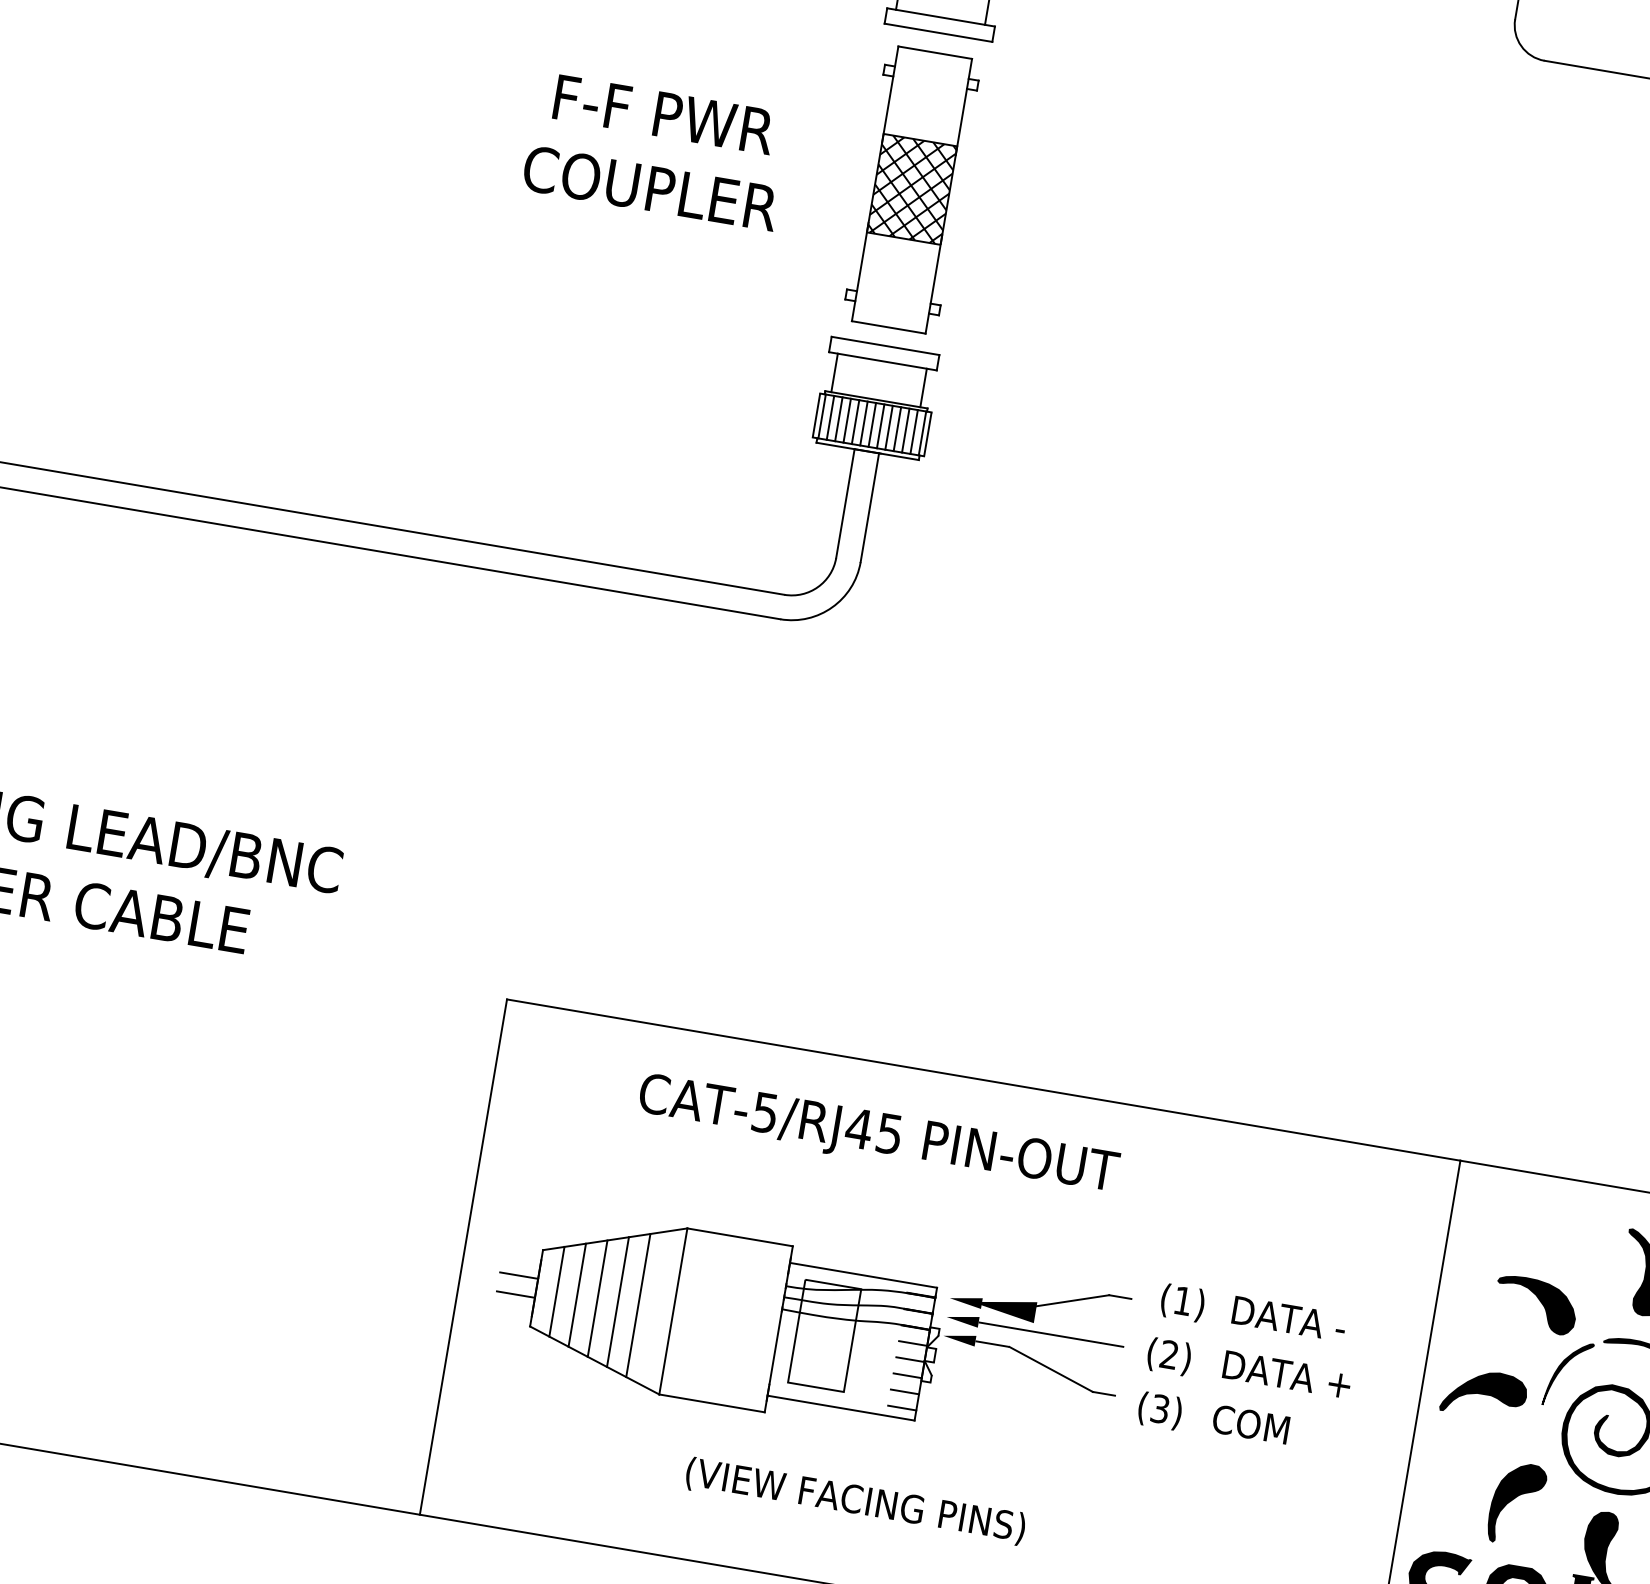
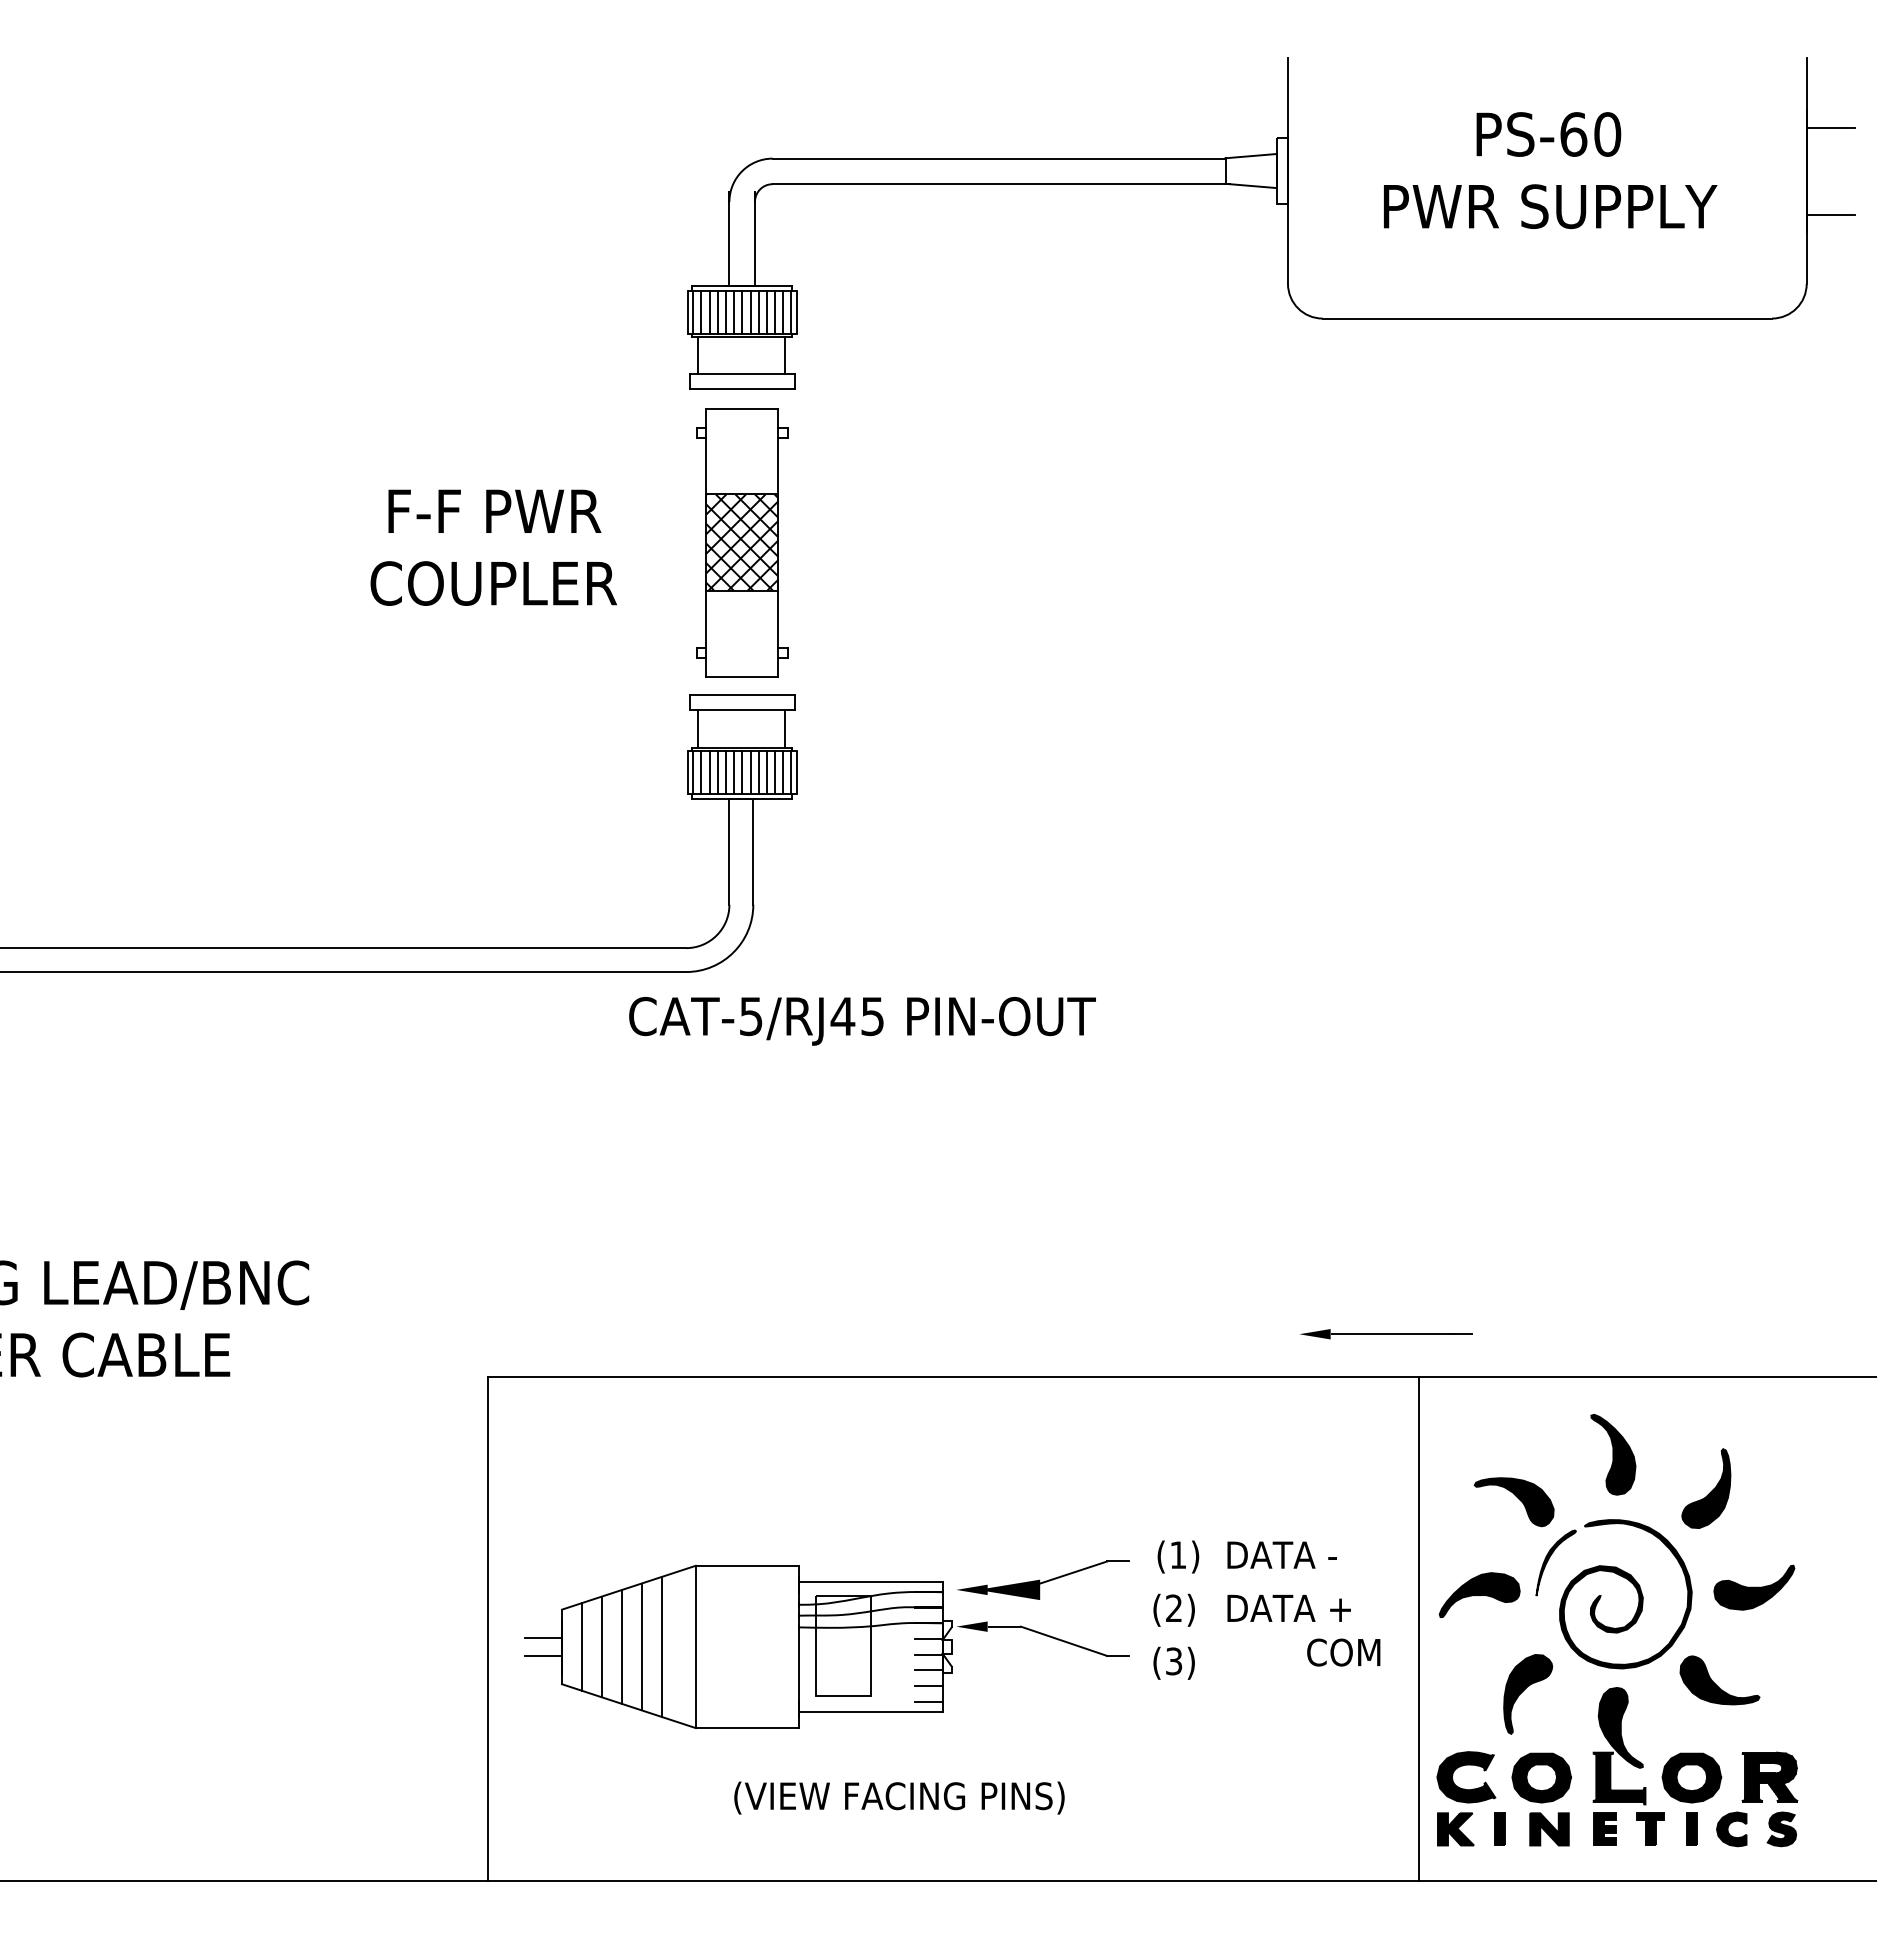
text: (878, 1137) -> (862, 1021), moved
part: (1035, 1332) -> (1386, 1334), moved
text: (1250, 1424) -> (1343, 1652), moved

